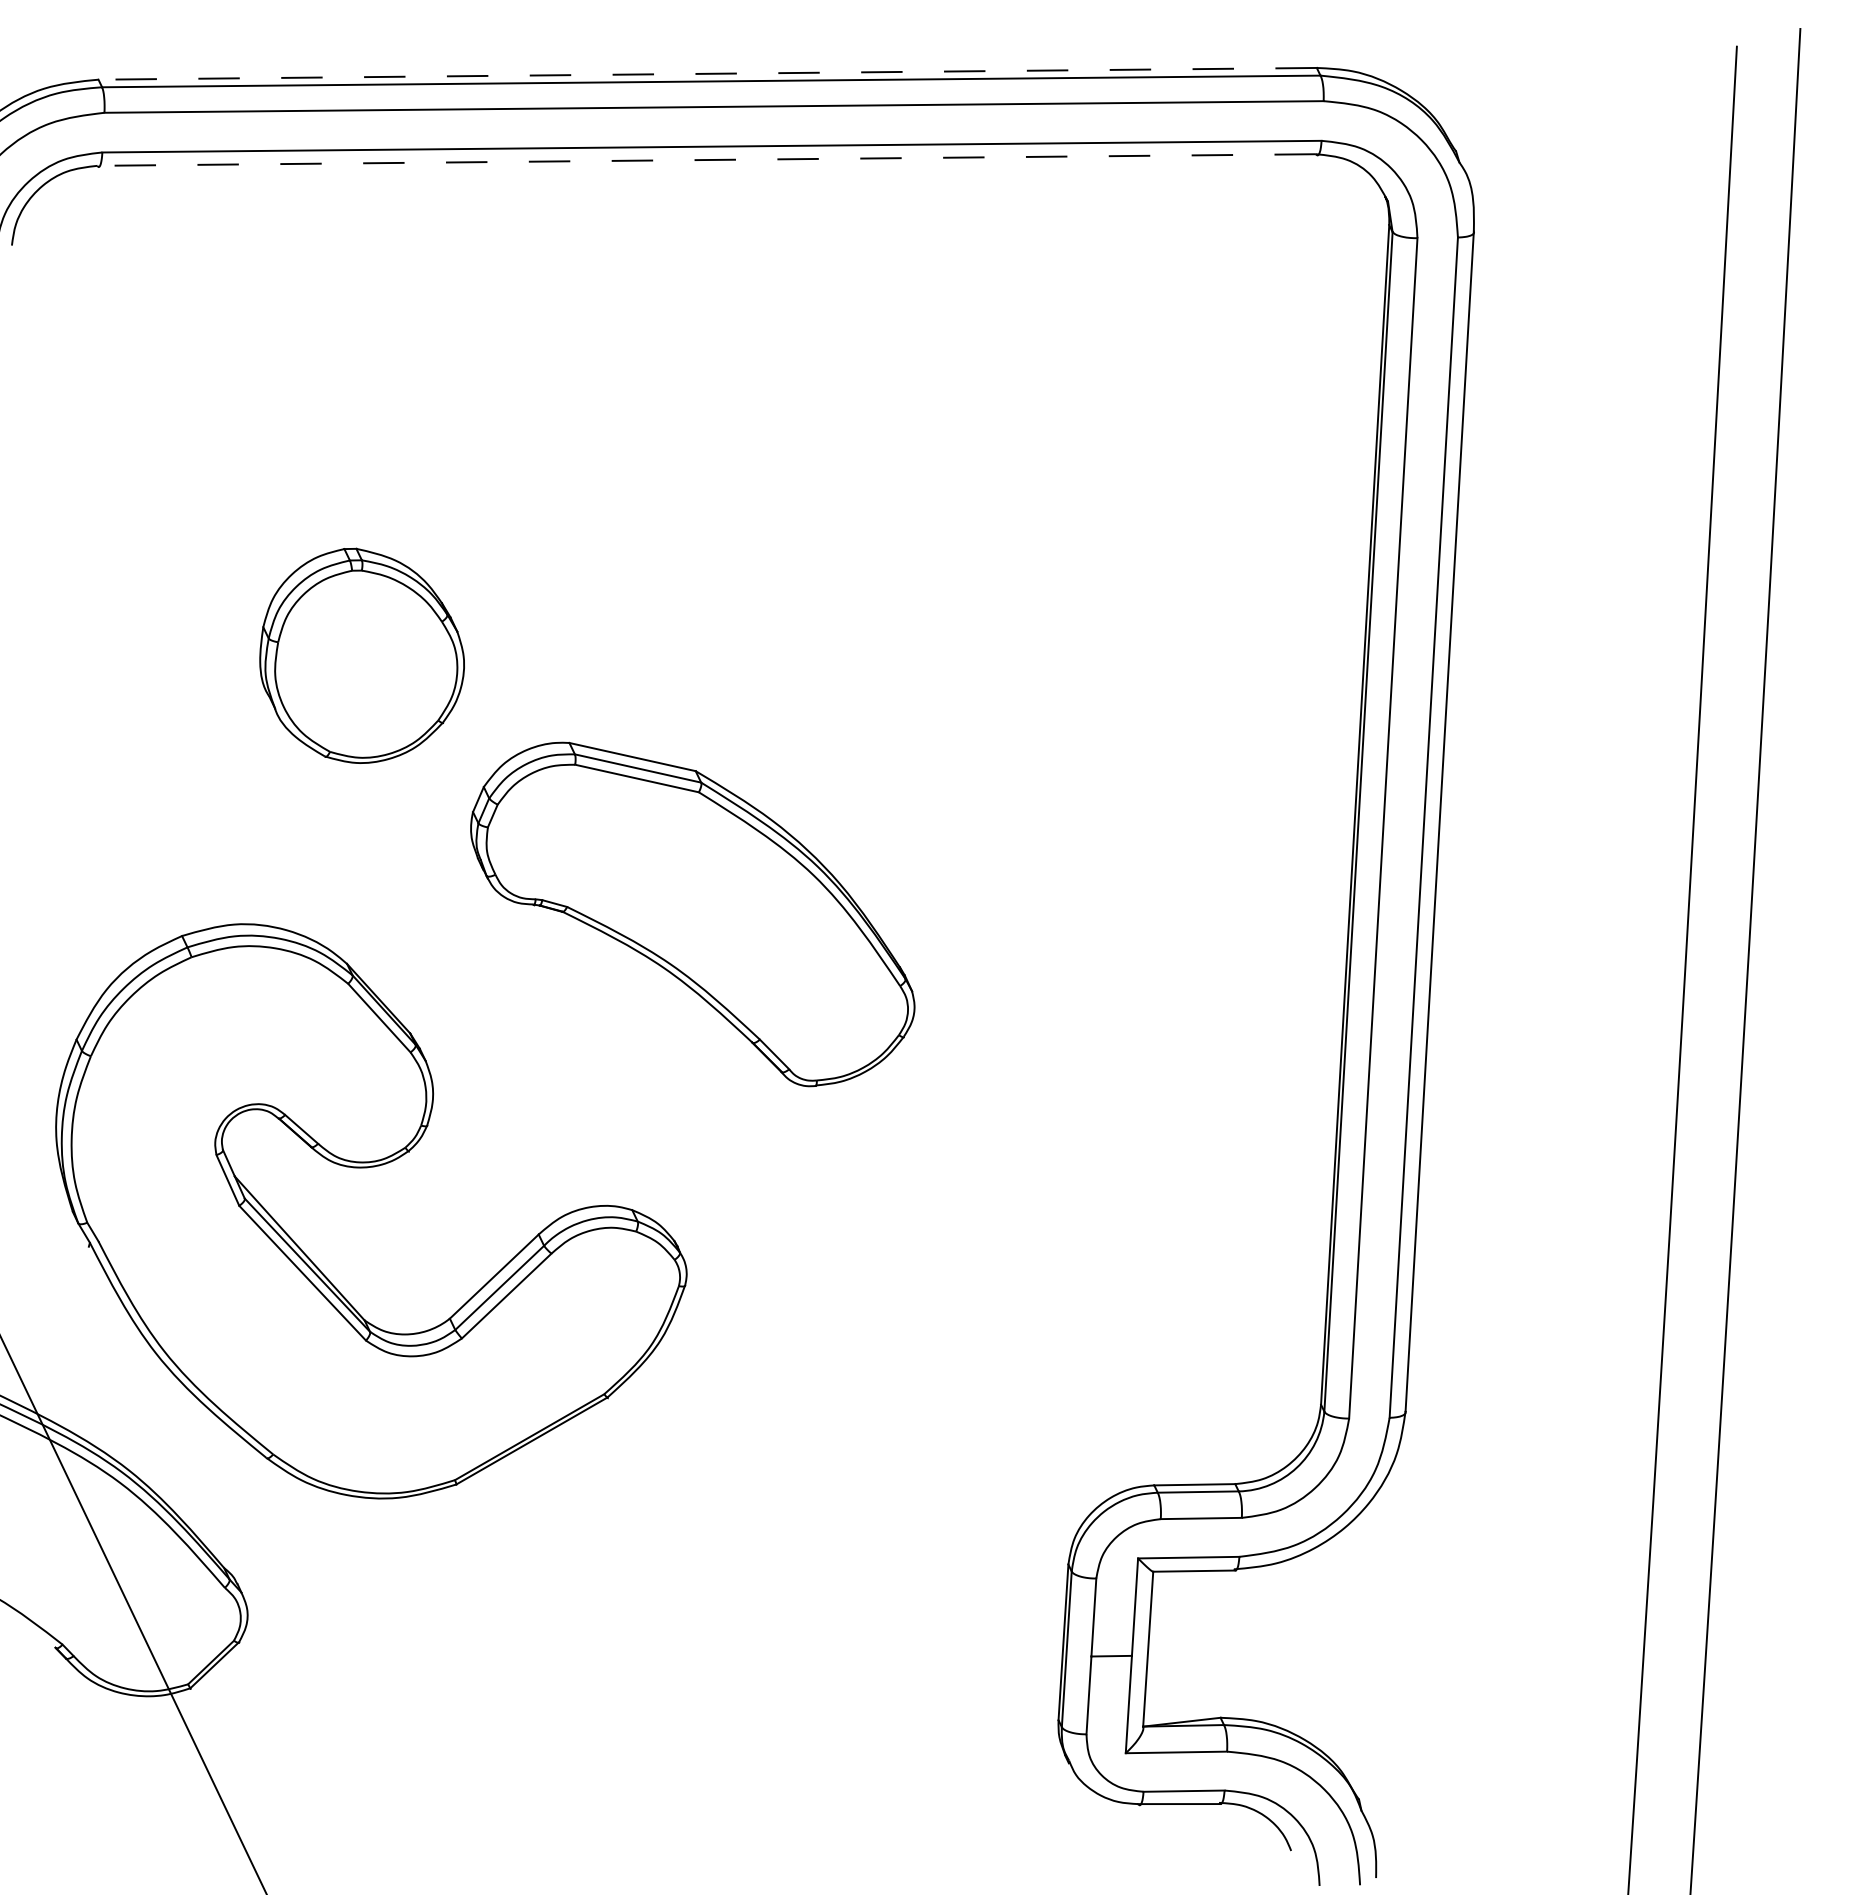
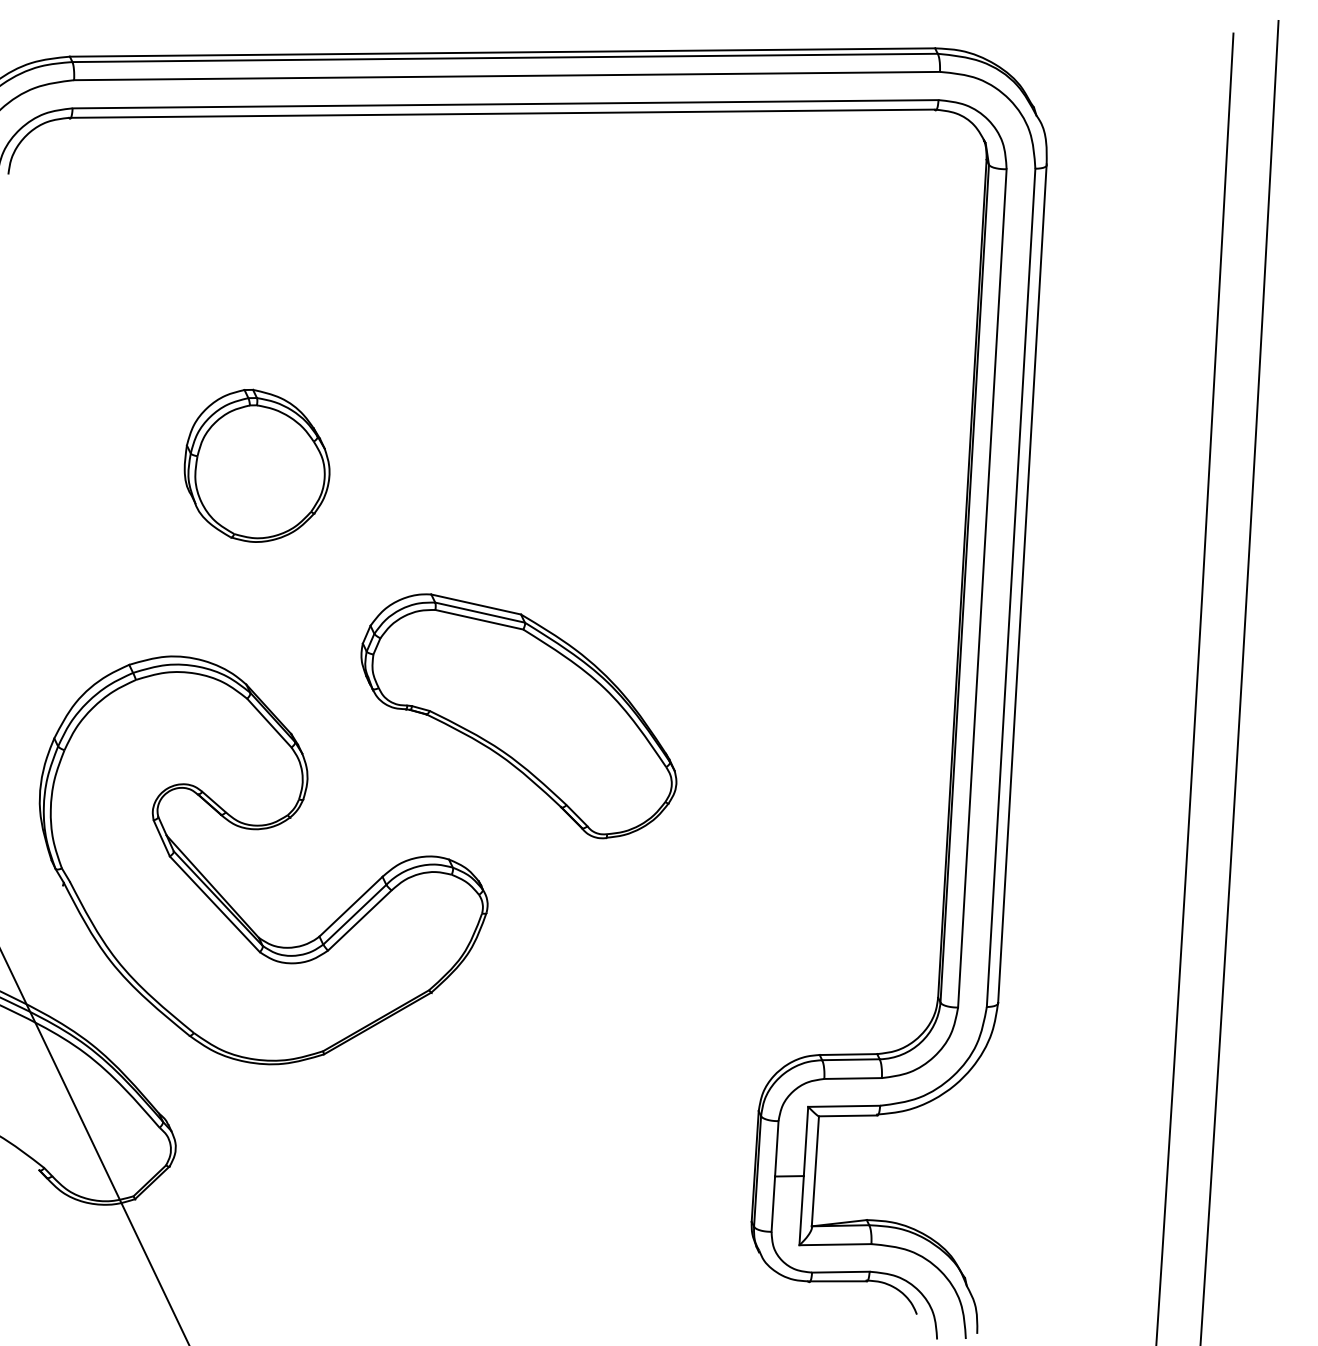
line: (707, 73) -> (502, 52), dashed -> solid
line: (706, 160) -> (501, 114), dashed -> solid
part: (692, 914) -> (518, 716), moved

